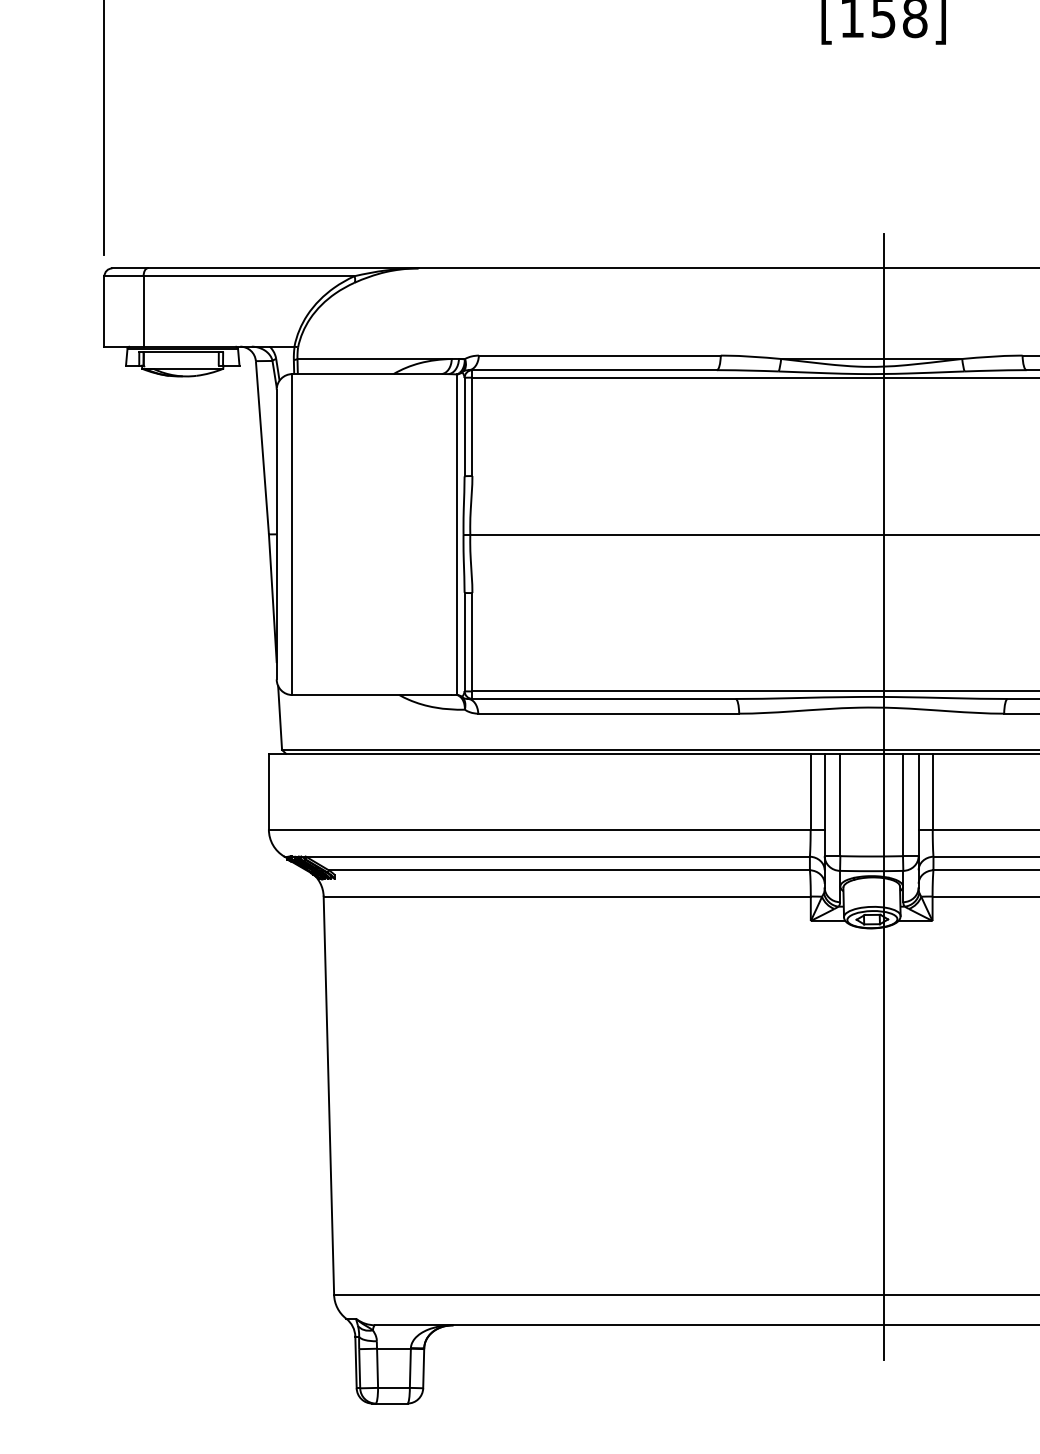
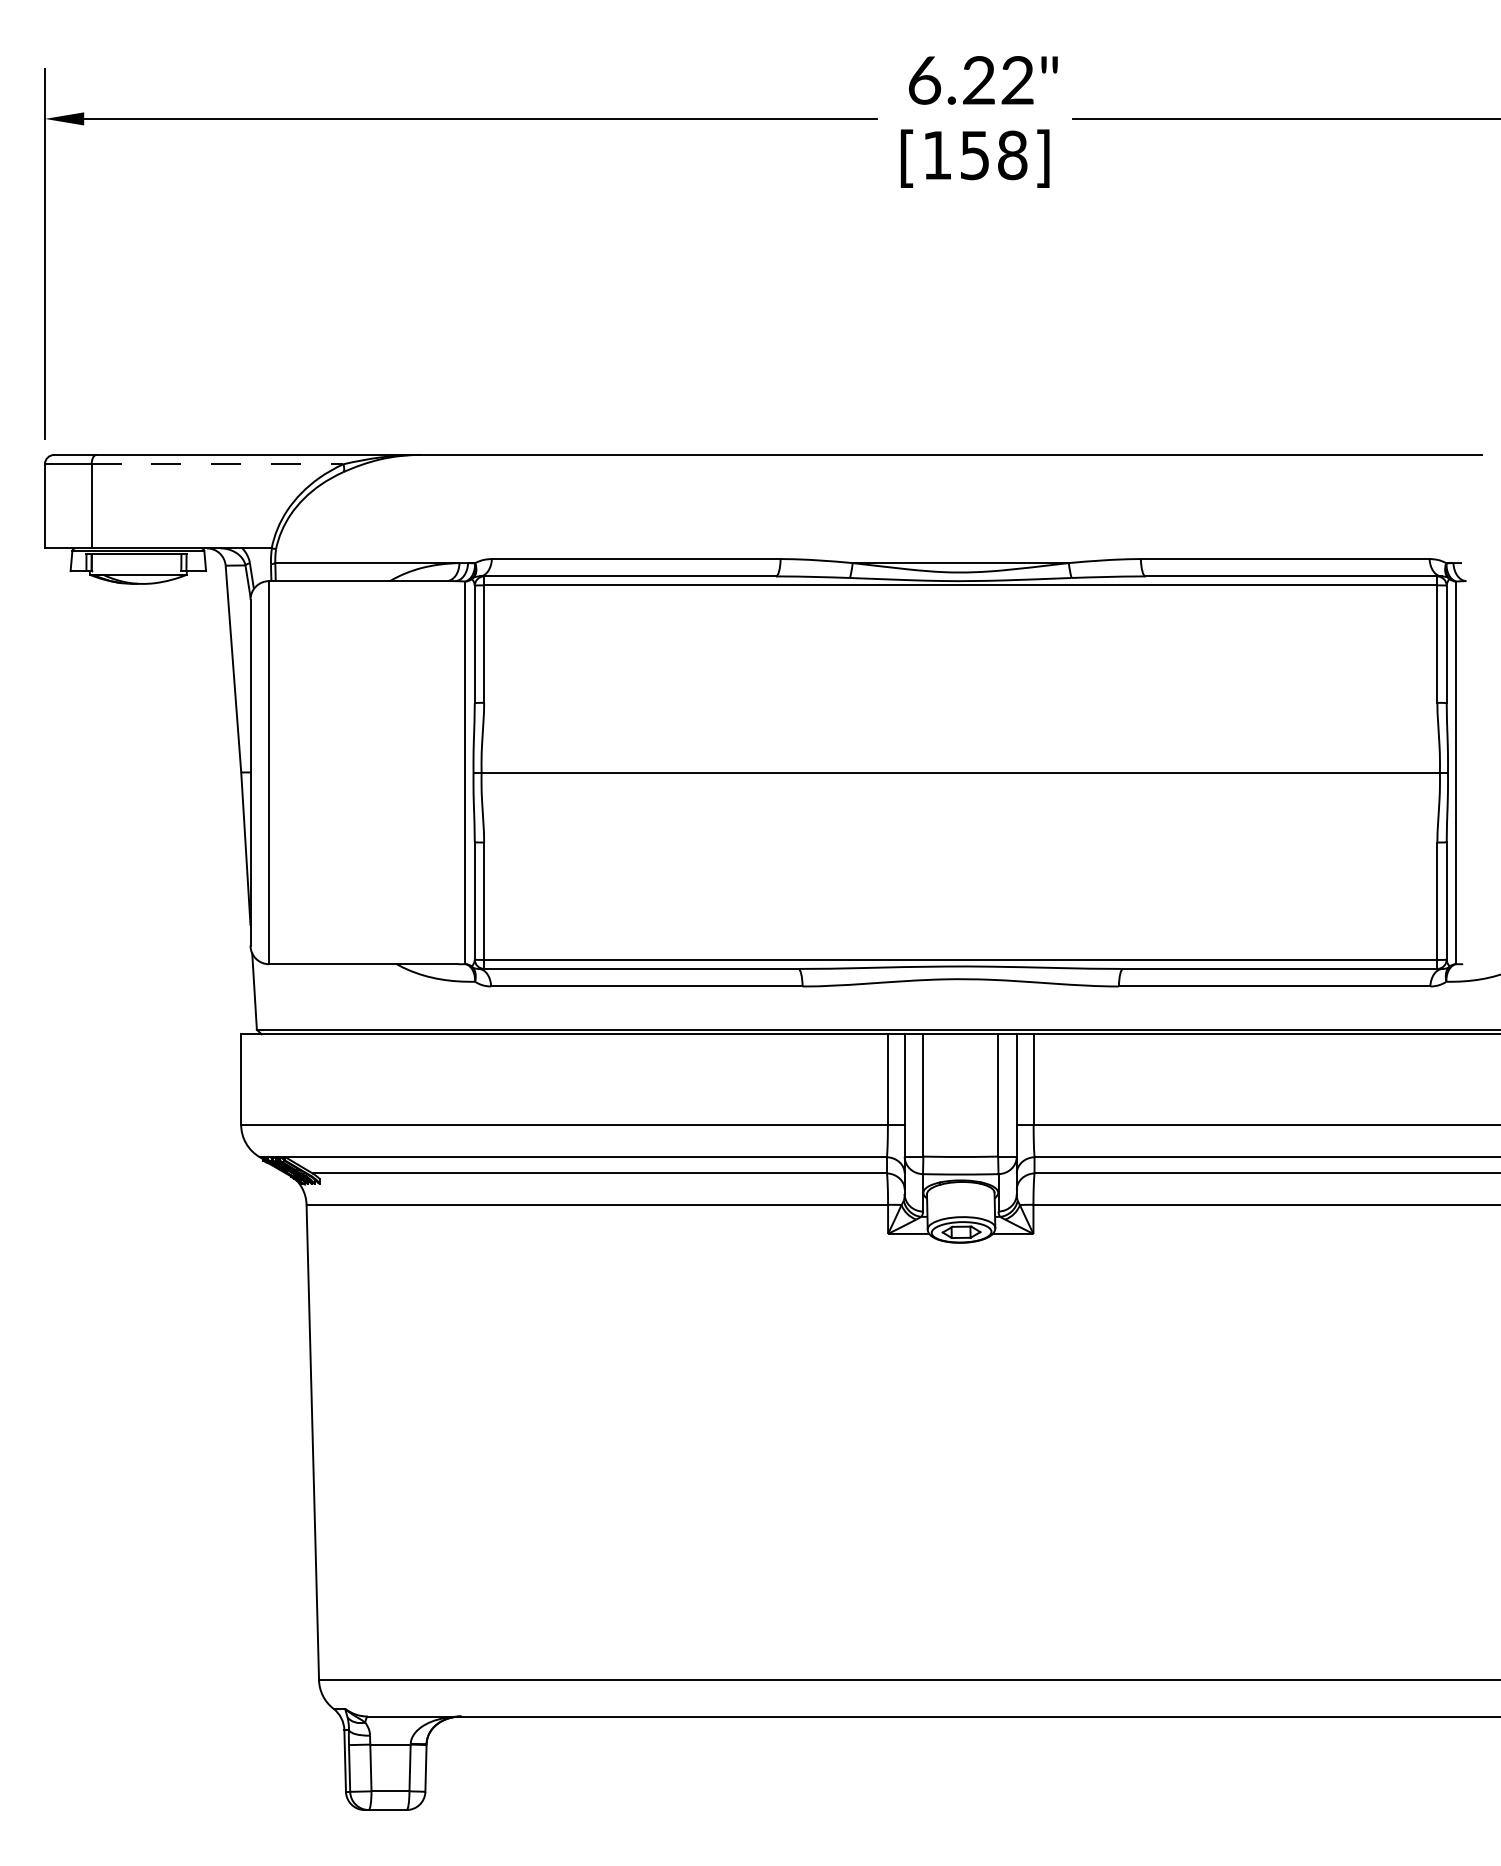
line: (249, 276) -> (217, 464), solid -> dashed
line: (884, 797) -> (975, 1086), removed

